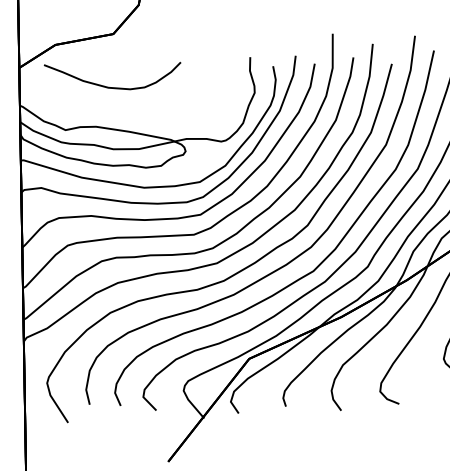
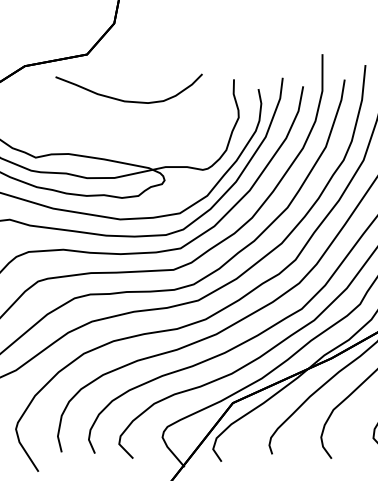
curve: (109, 86) -> (125, 100), moved

